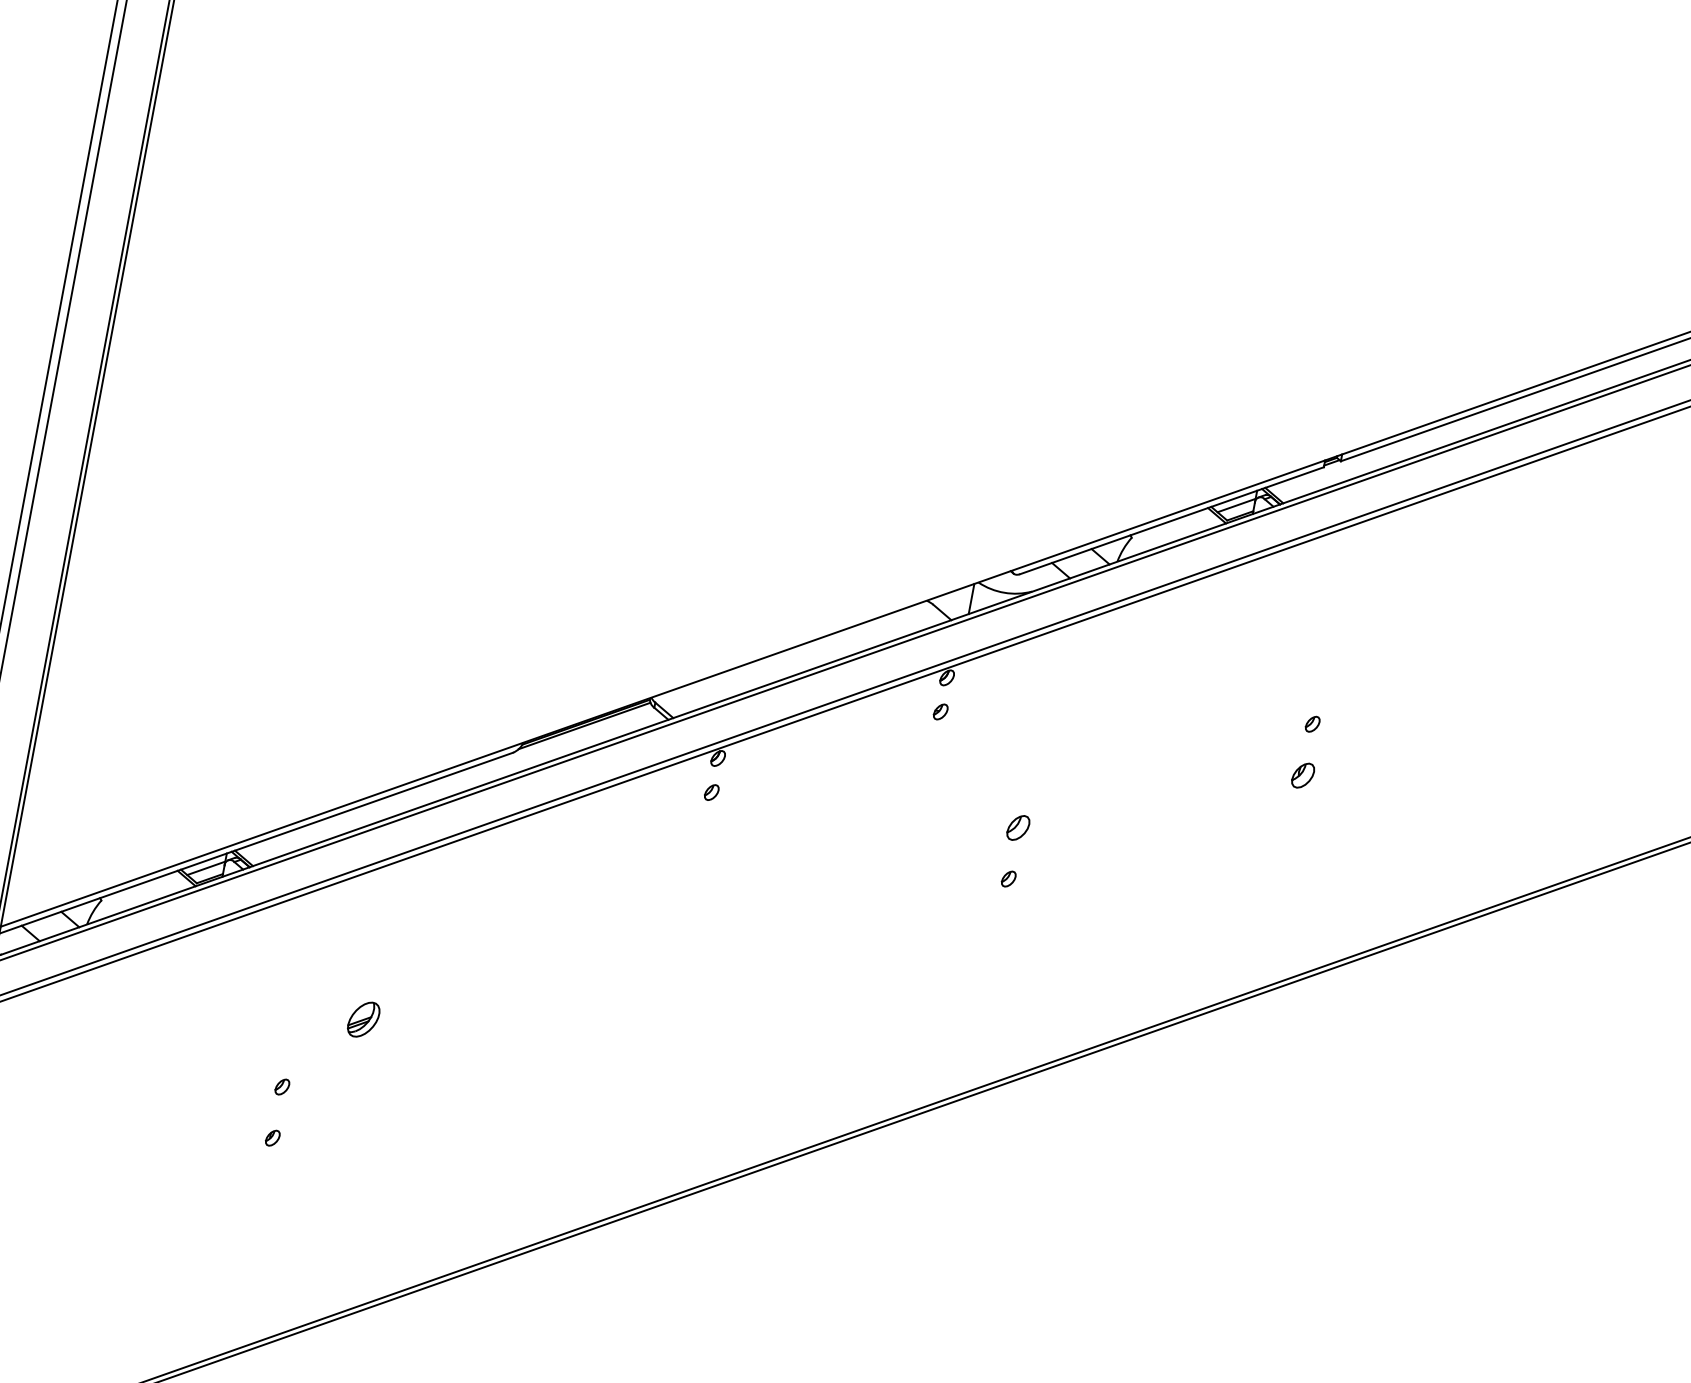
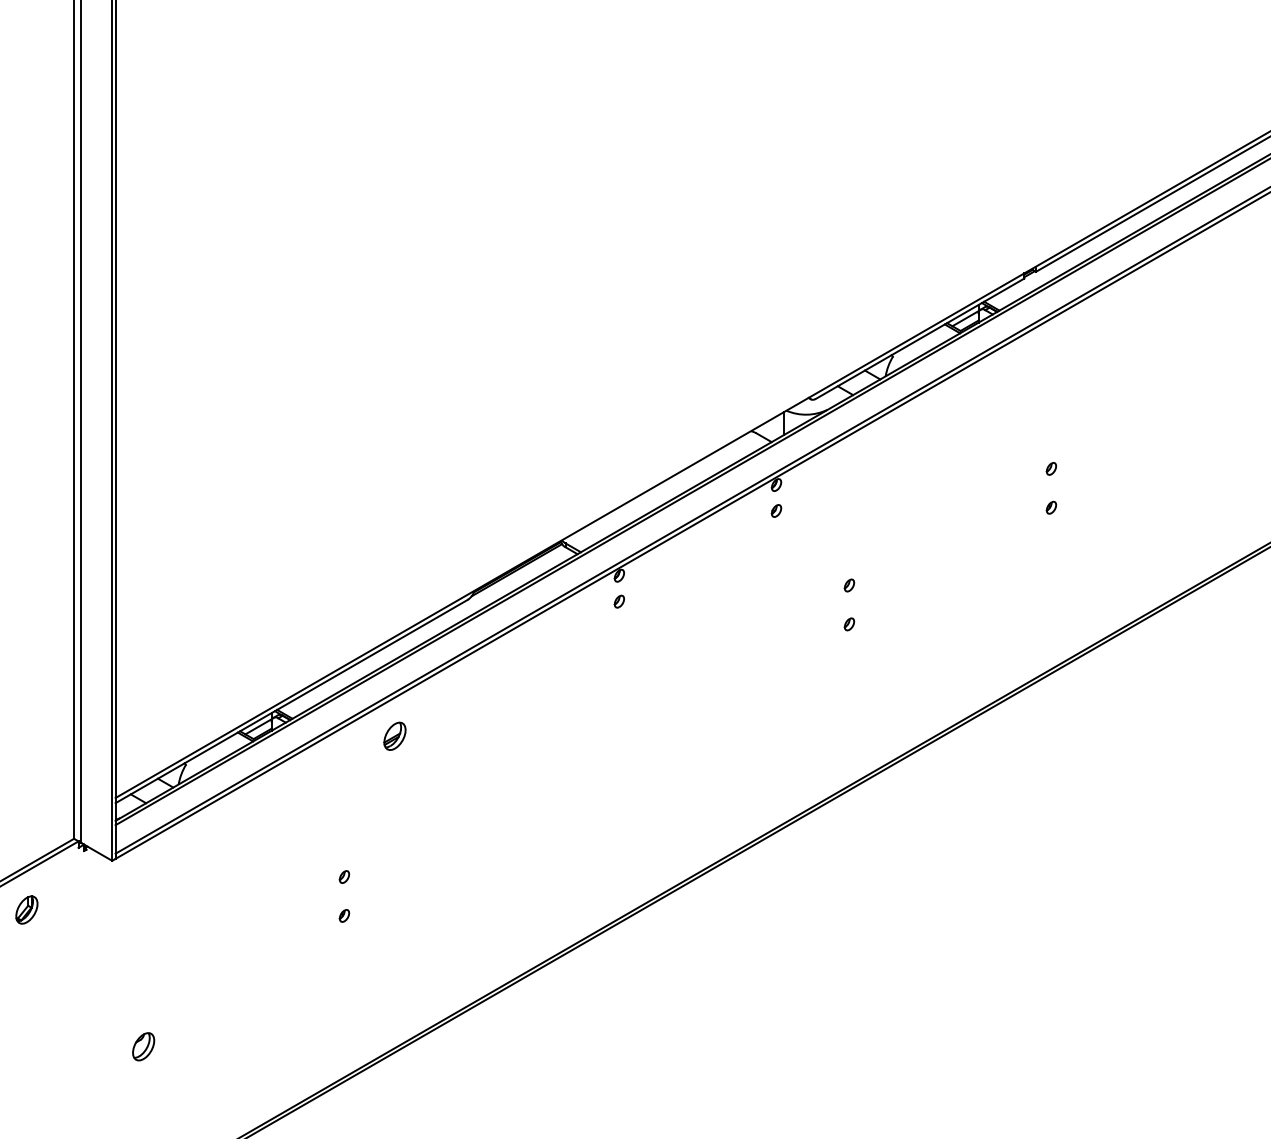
part: (1303, 775) -> (1051, 507), size x0.62
part: (1018, 827) -> (849, 585), size x0.62
part: (363, 1018) -> (394, 735), moved

